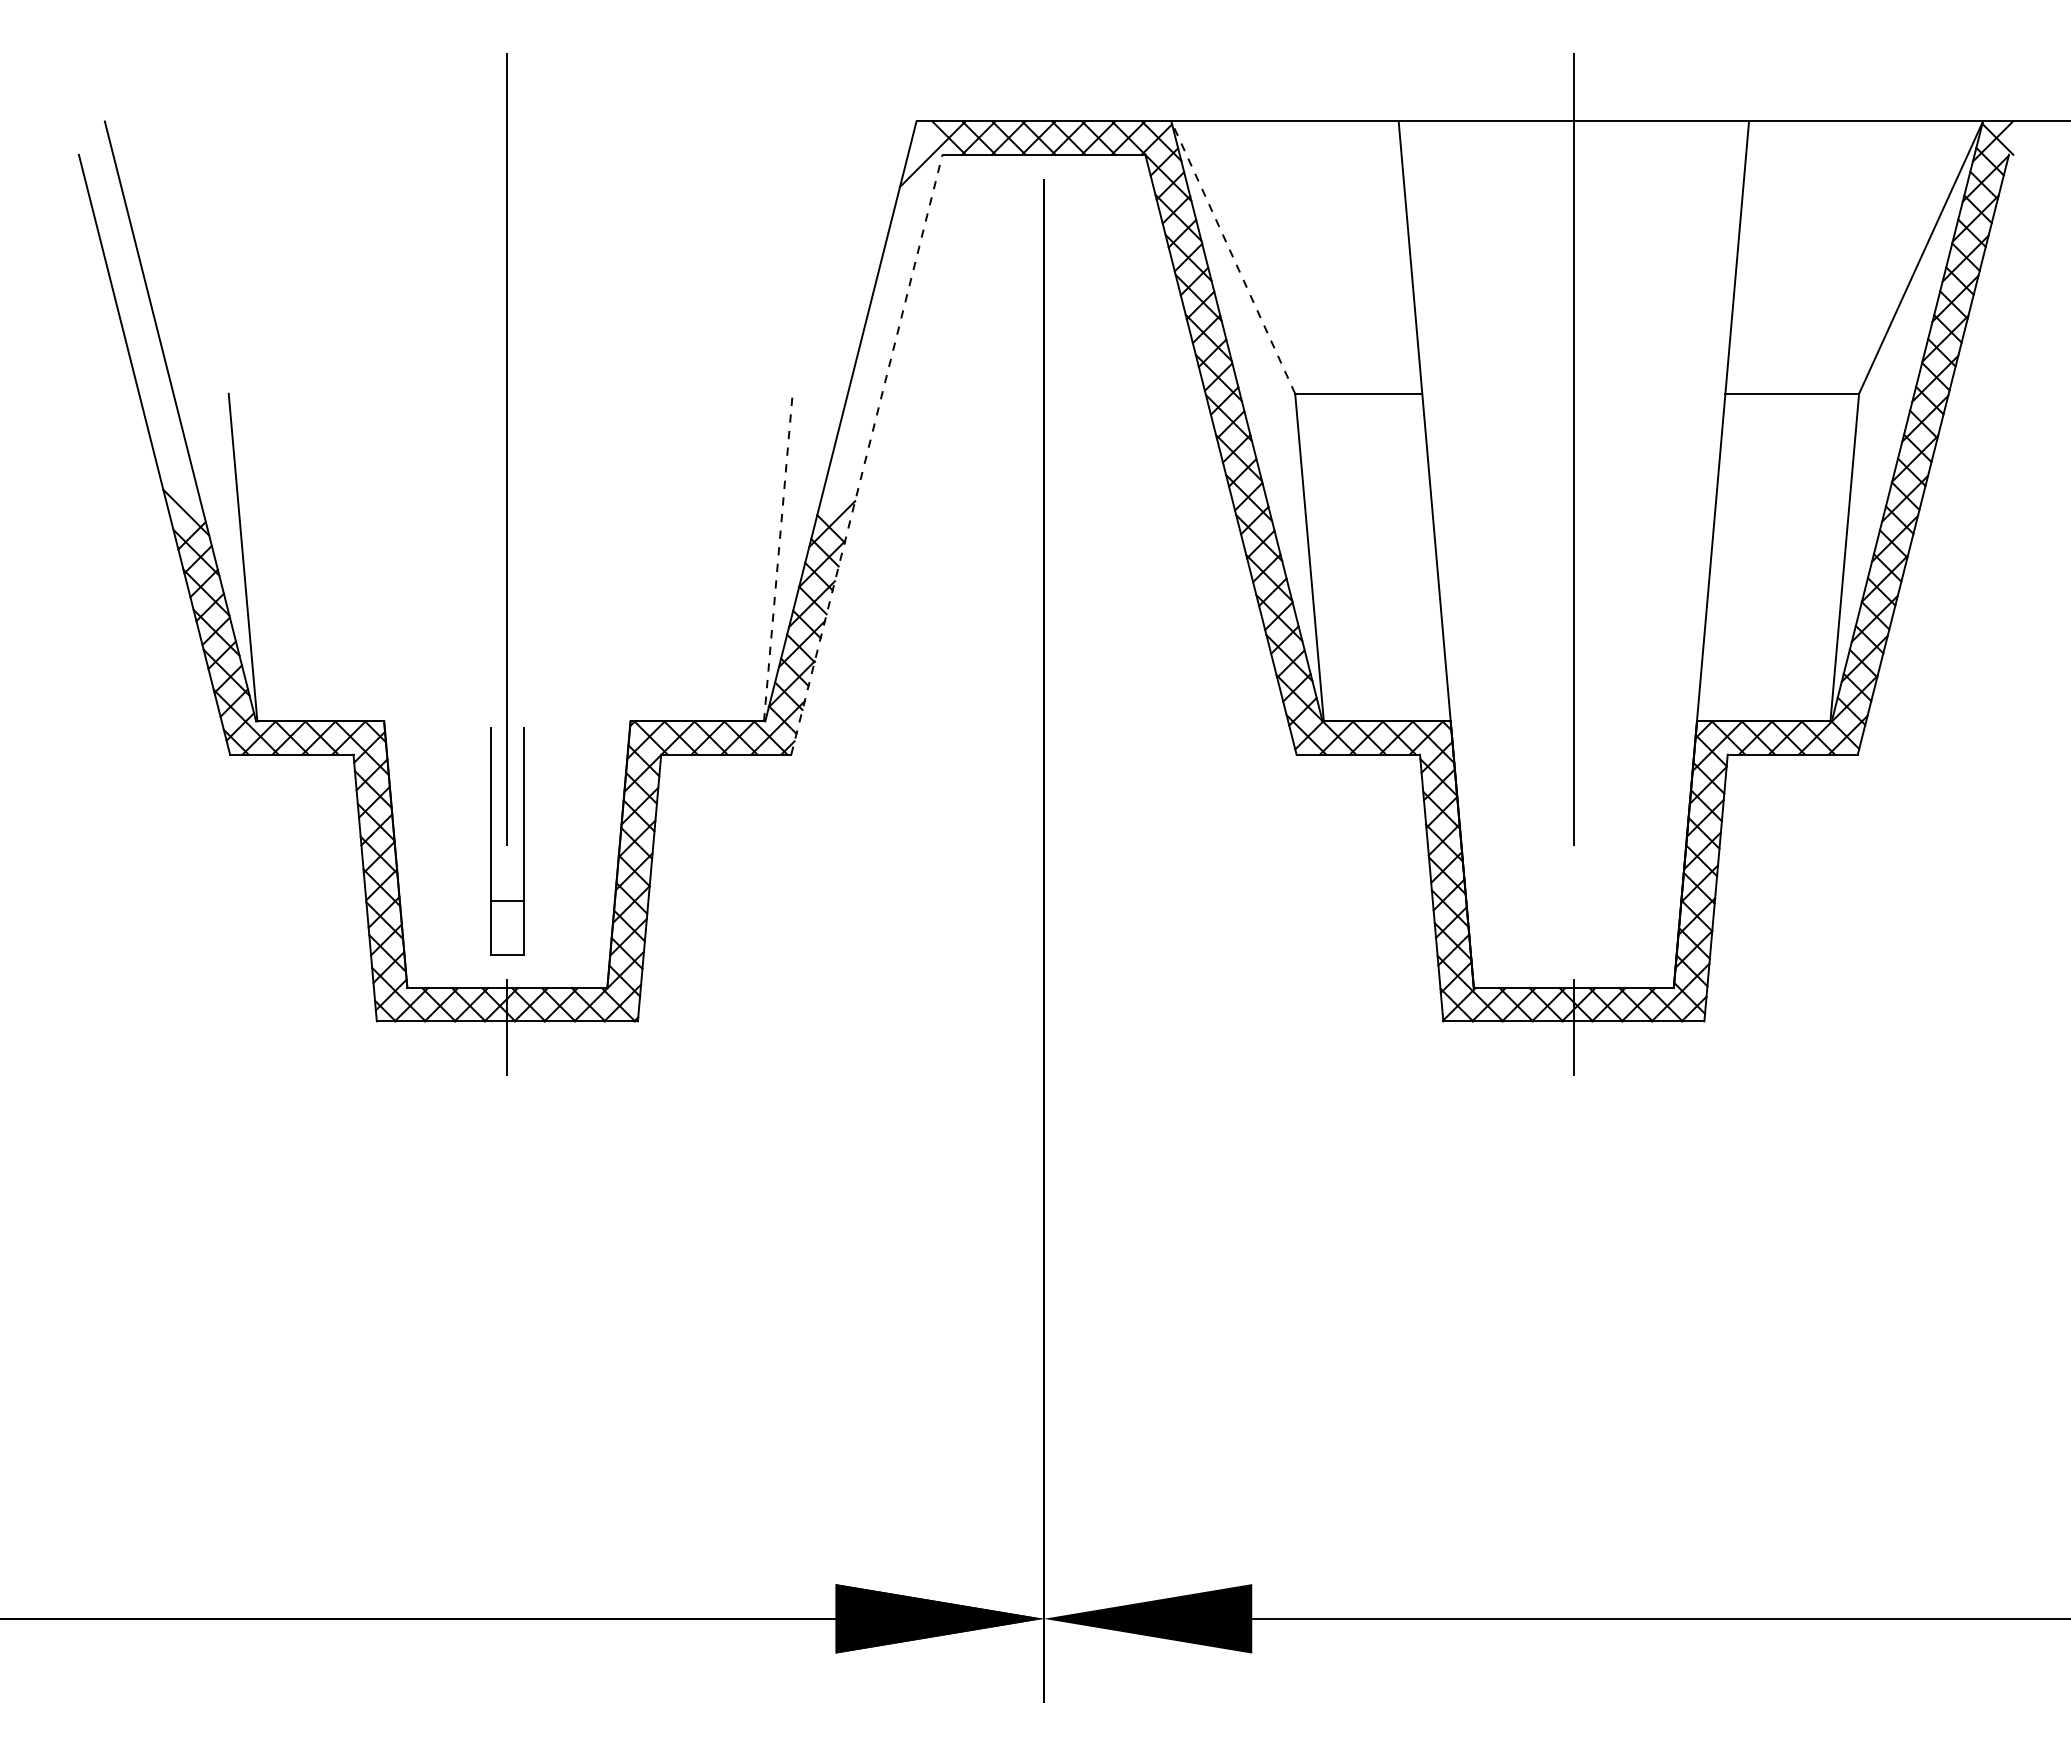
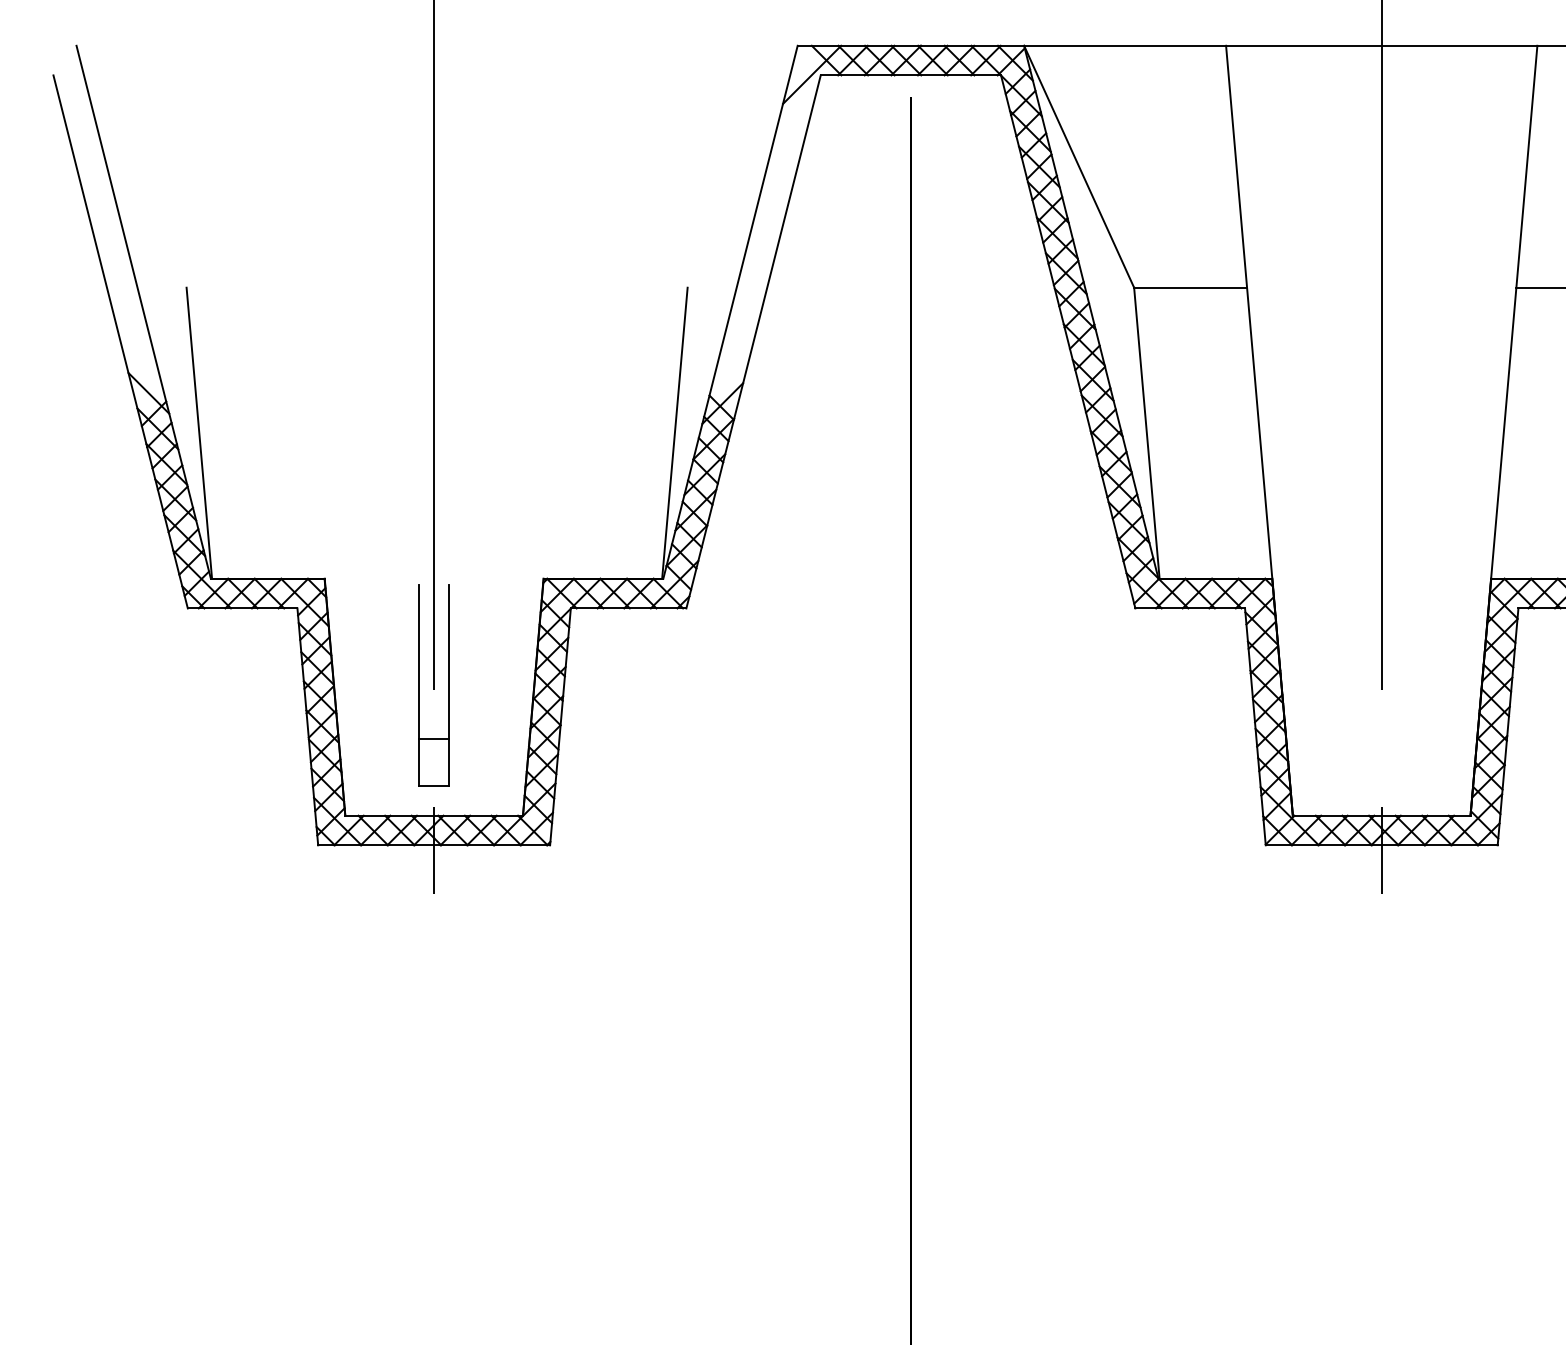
line: (1233, 257) -> (1079, 166), dashed -> solid
line: (866, 454) -> (753, 341), dashed -> solid
line: (778, 557) -> (675, 433), dashed -> solid

